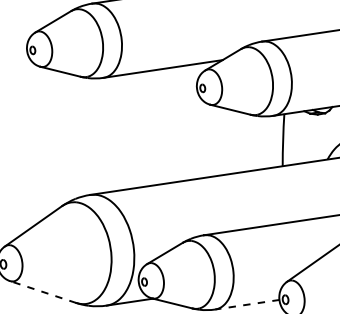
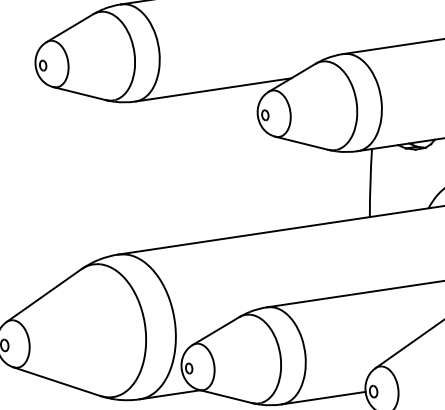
line: (43, 291) -> (56, 381), dashed -> solid
line: (247, 304) -> (323, 398), dashed -> solid

